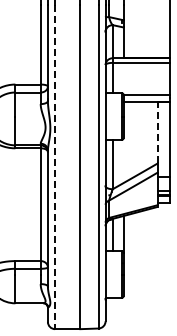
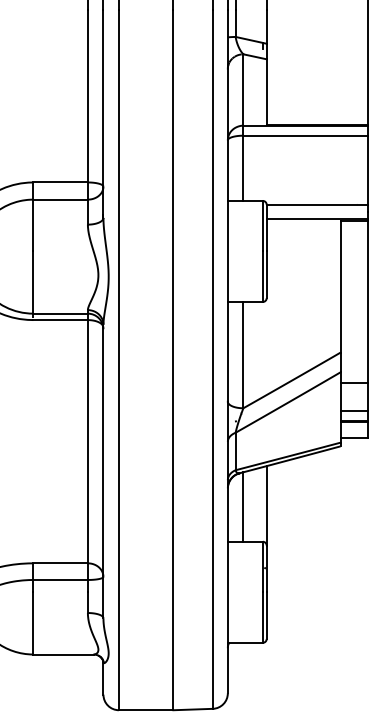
line: (157, 132) -> (339, 285), dashed -> solid
line: (55, 167) -> (119, 361), dashed -> solid

